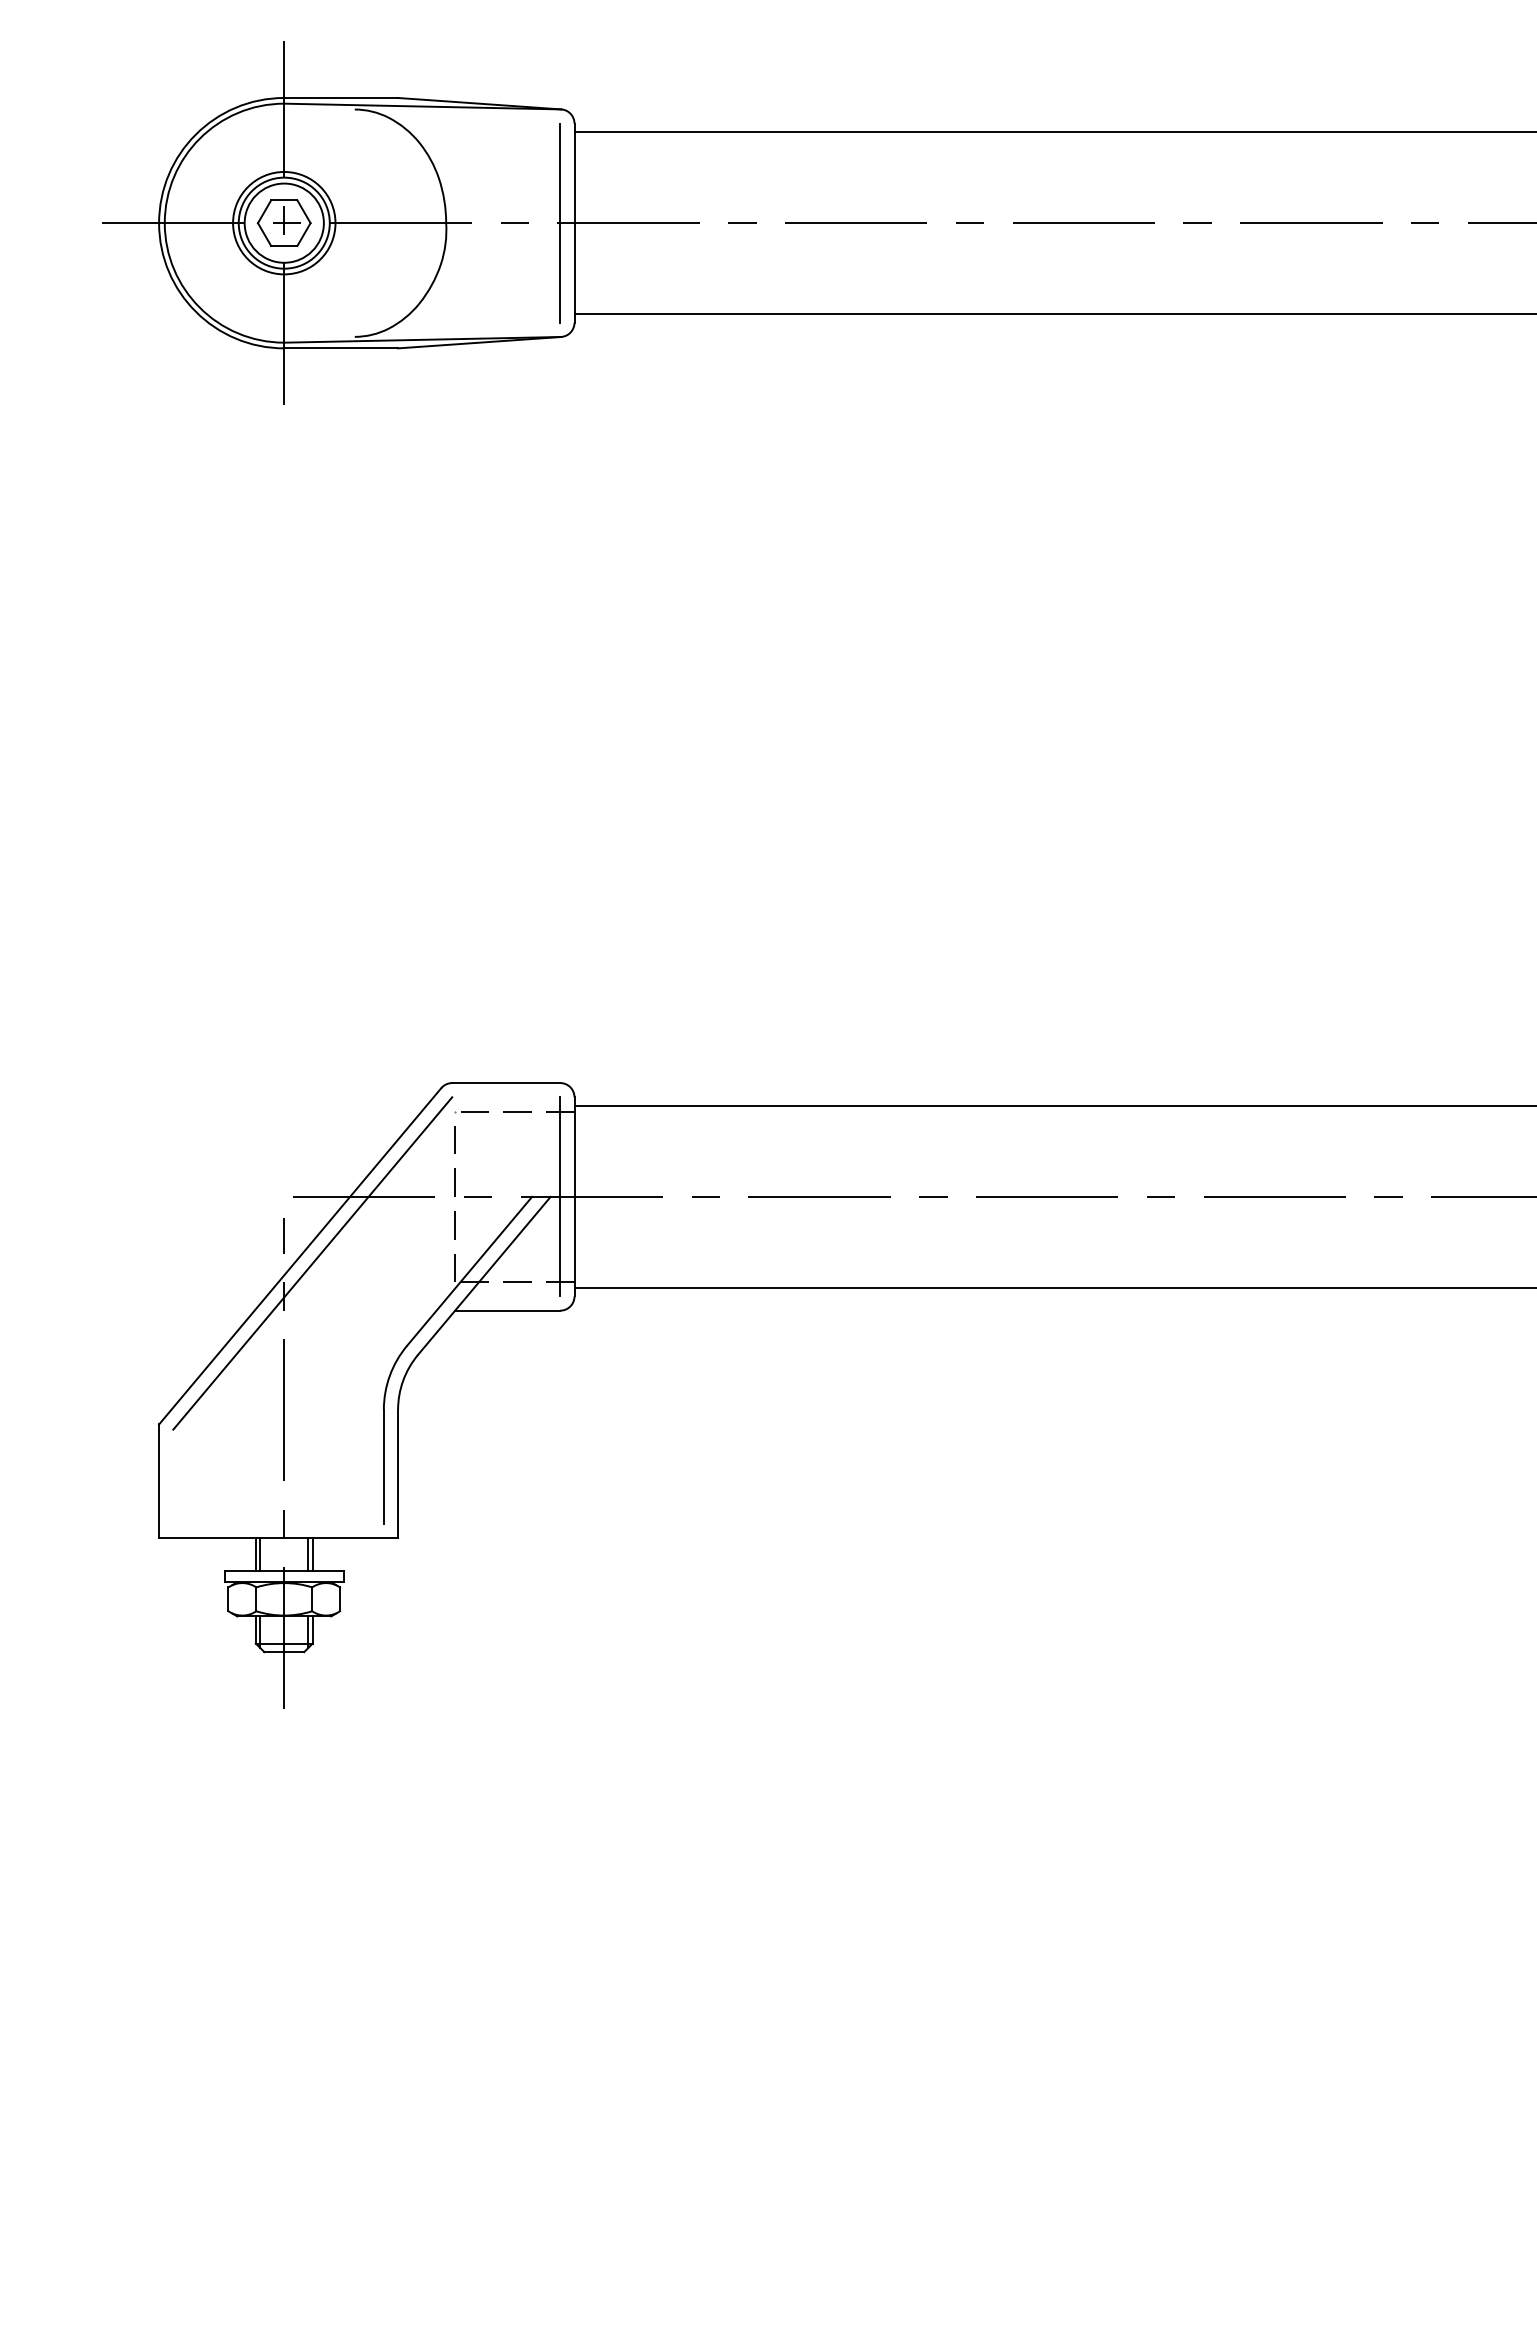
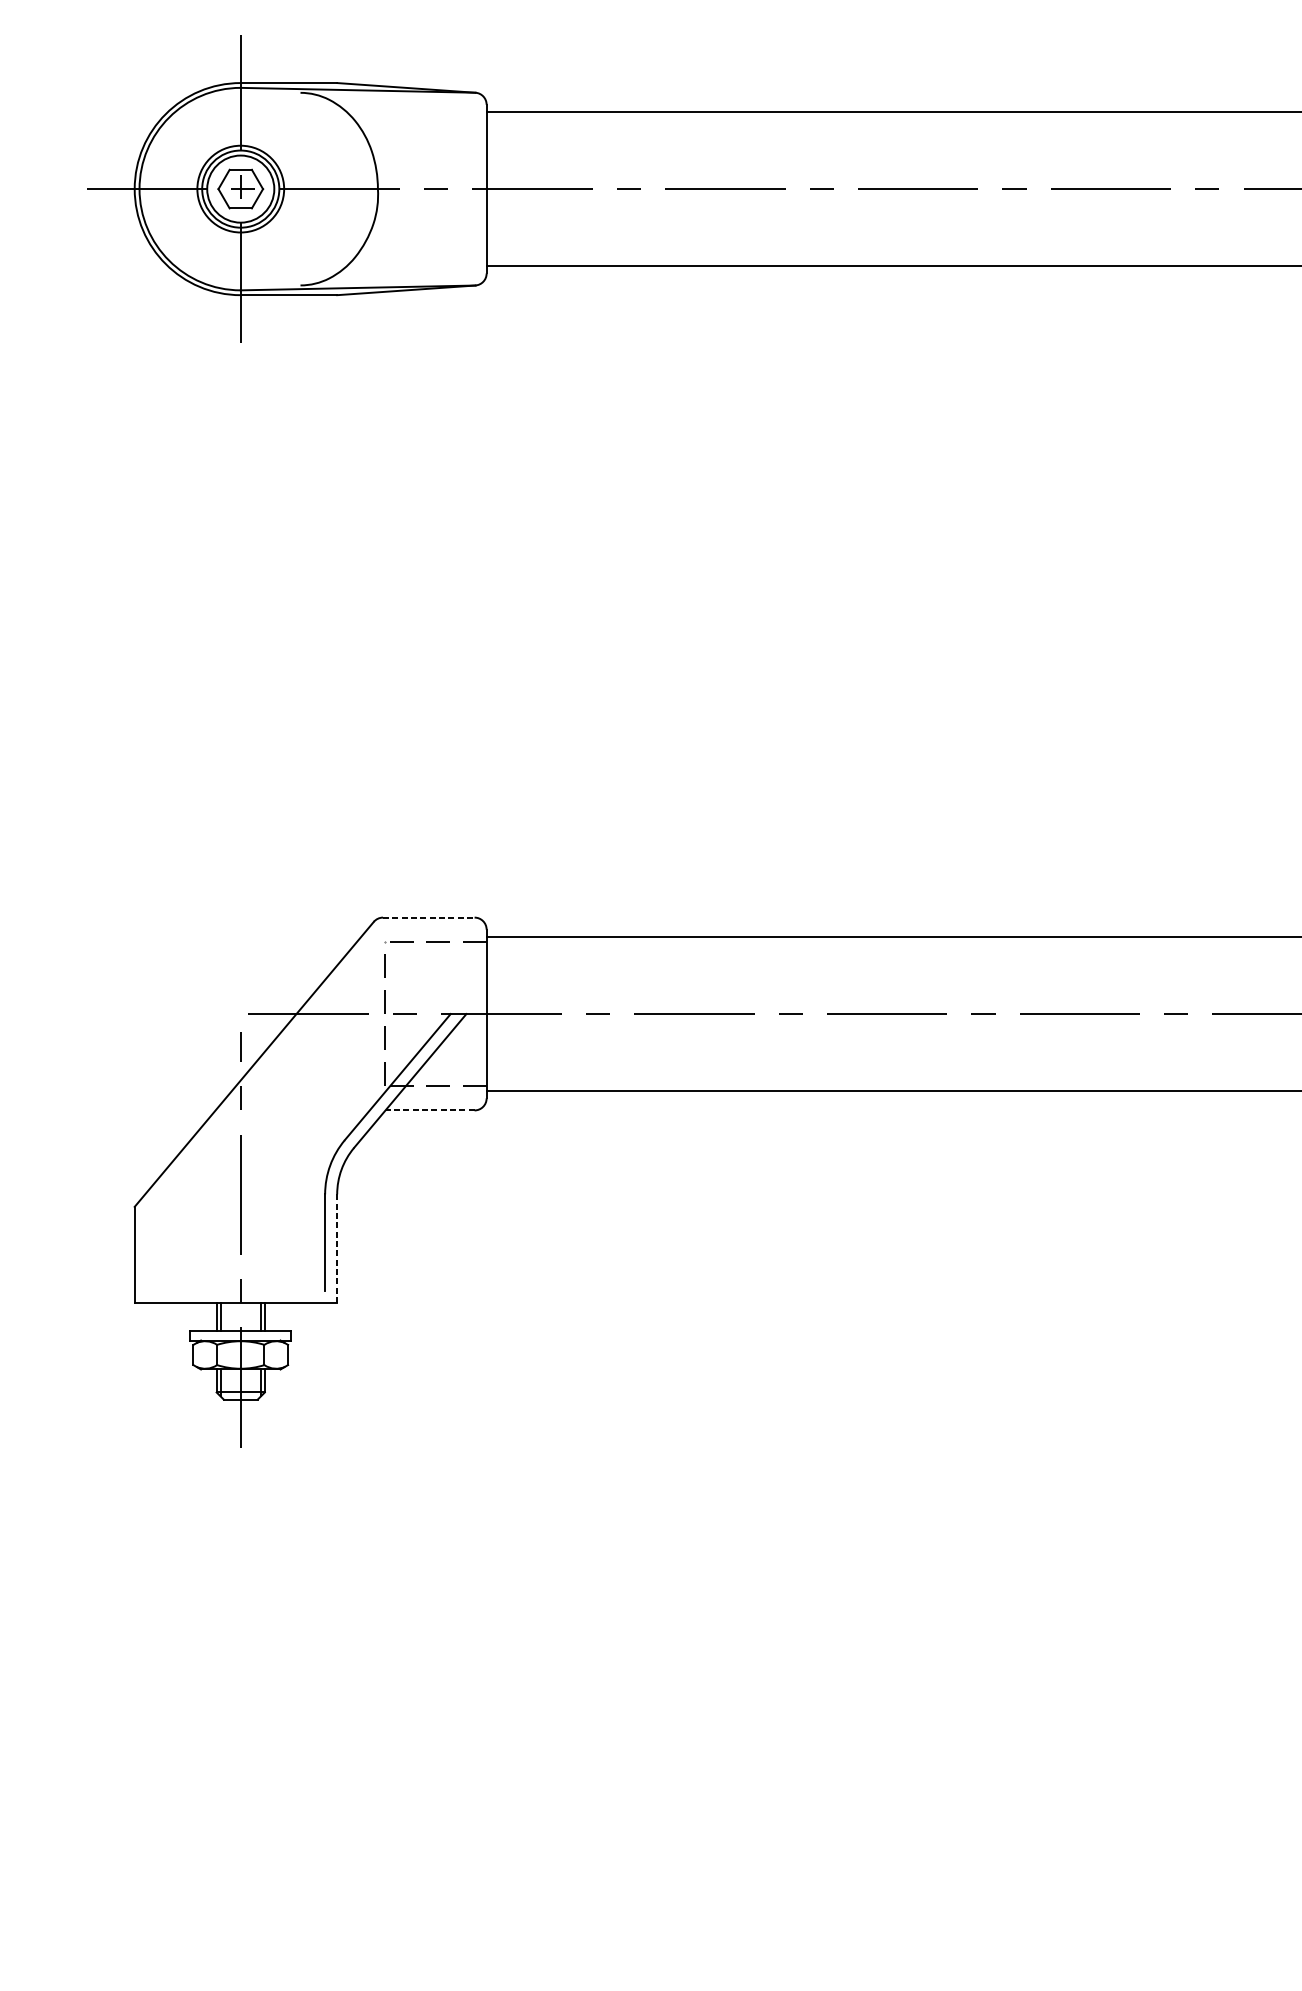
line: (560, 222) -> (474, 188), removed
line: (506, 1083) -> (429, 917), solid -> dashed
line: (560, 1196) -> (474, 1013), removed
line: (312, 1263) -> (264, 1070), removed
line: (507, 1310) -> (429, 1110), solid -> dashed
line: (398, 1474) -> (337, 1249), solid -> dashed

